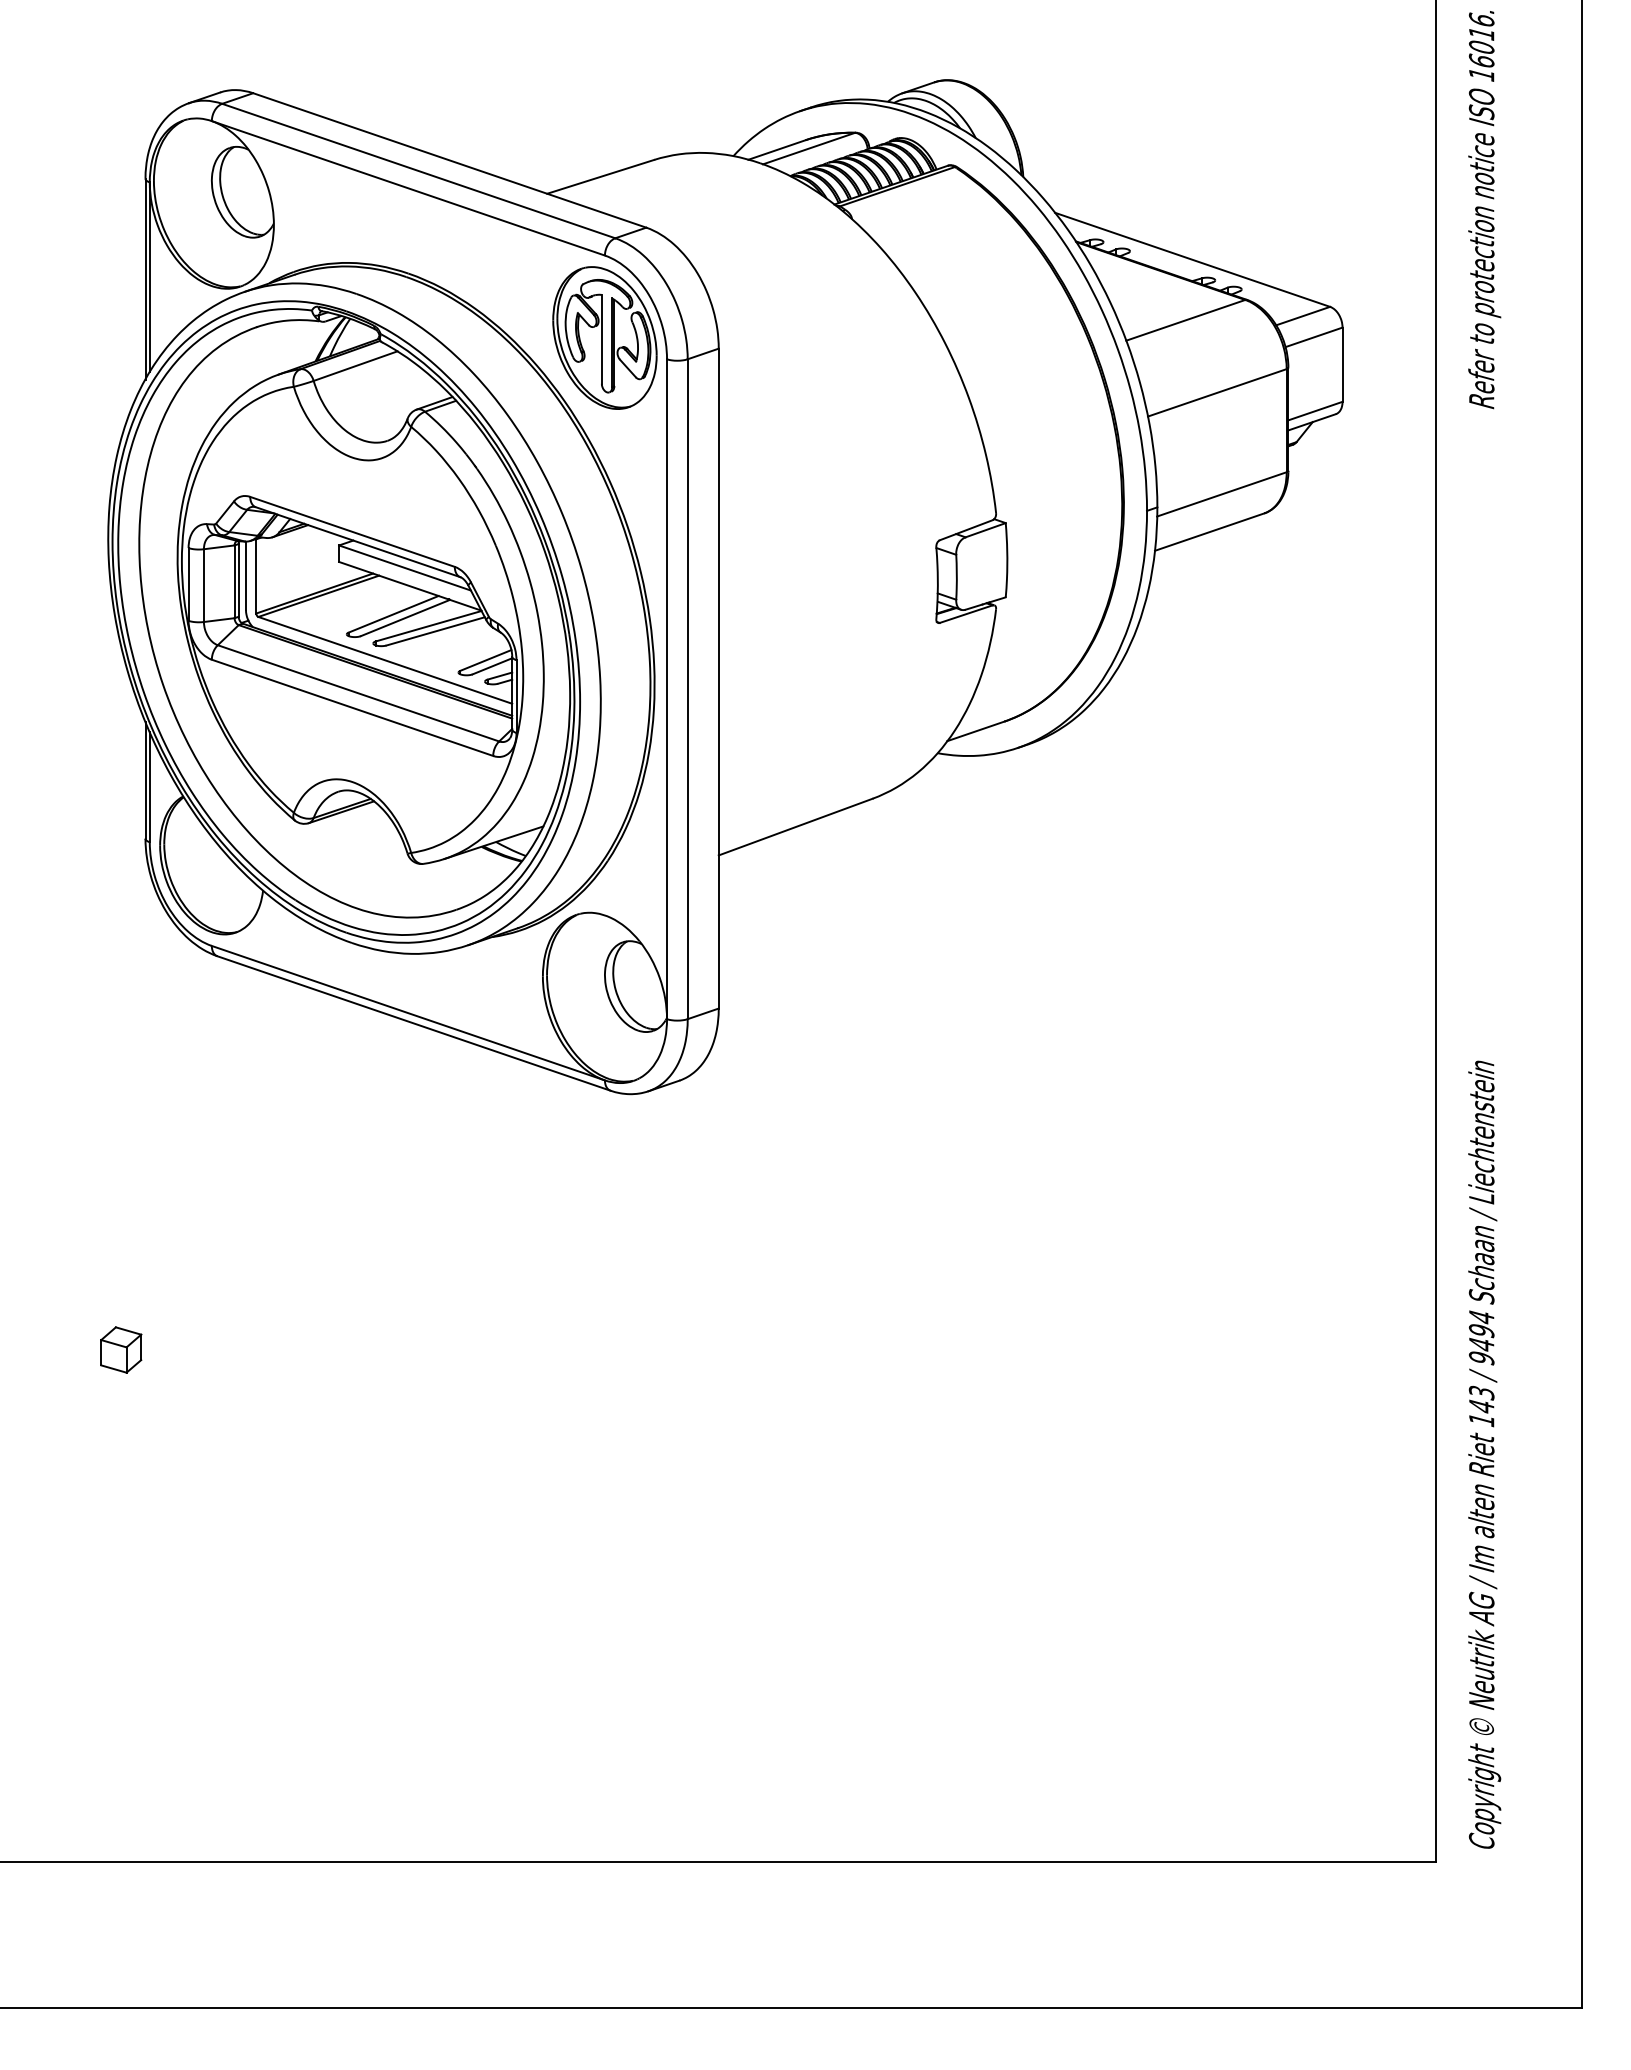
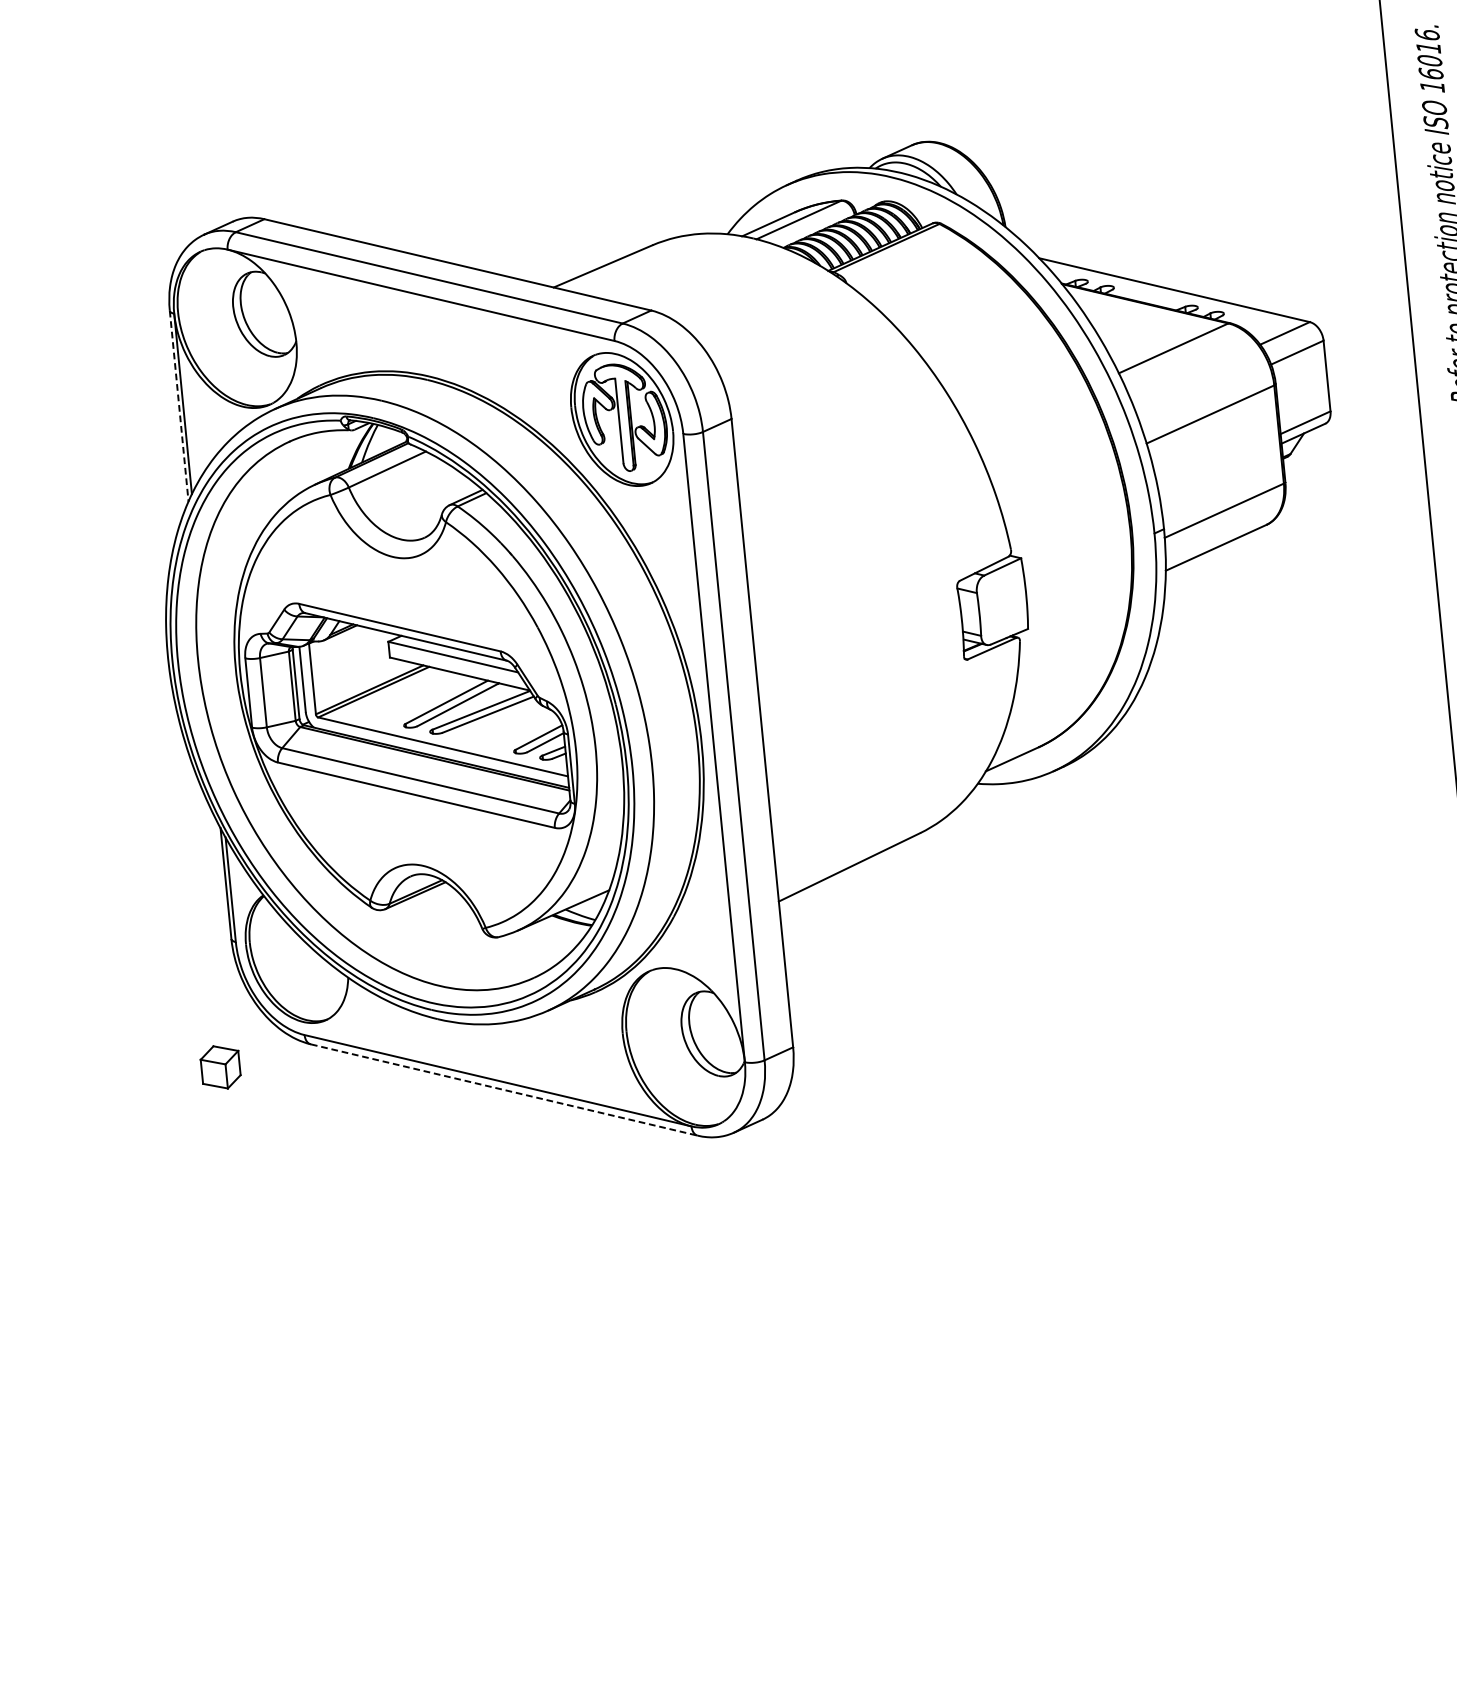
line: (145, 279) -> (179, 406), solid -> dashed
line: (414, 1023) -> (504, 1089), solid -> dashed
part: (121, 1349) -> (220, 1066), moved

